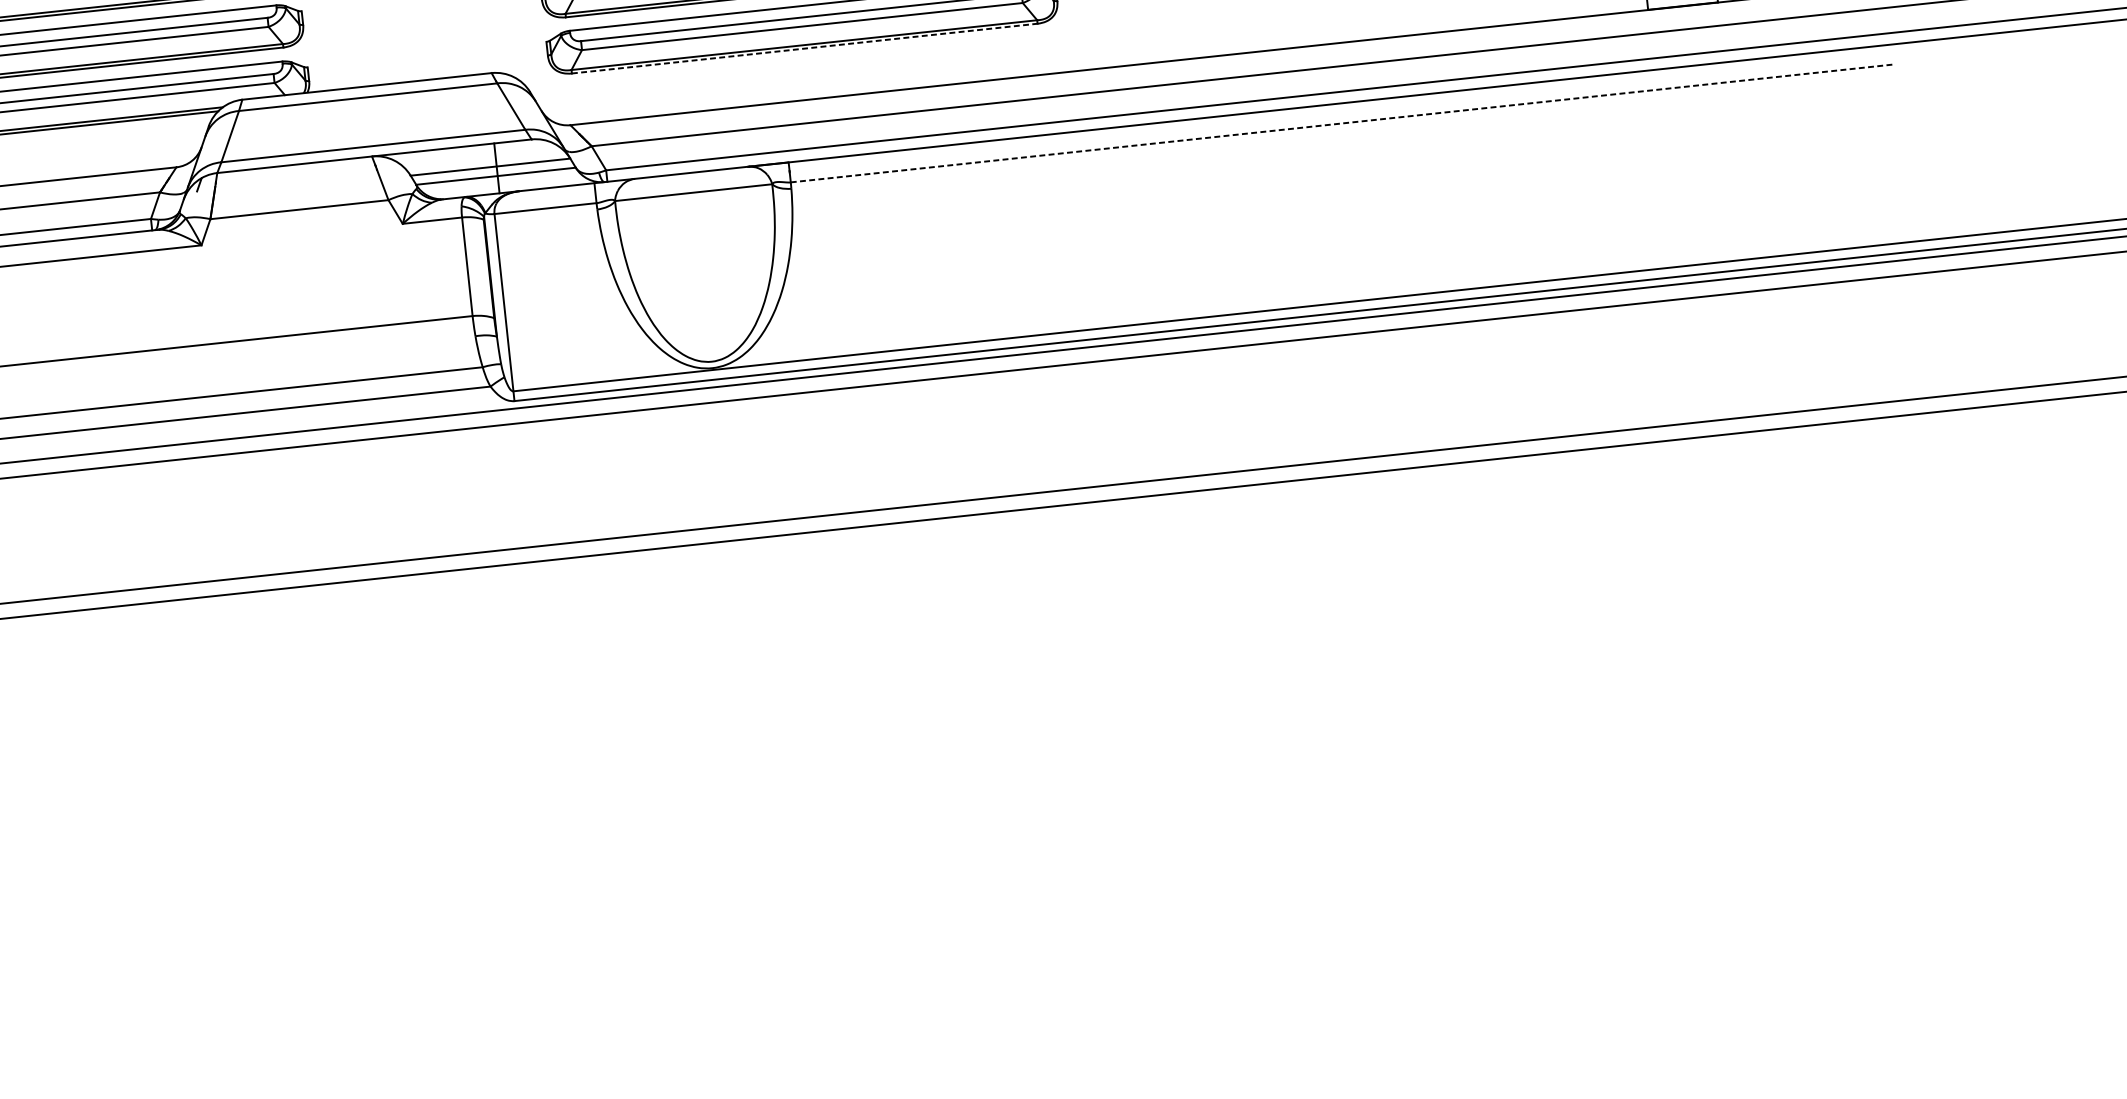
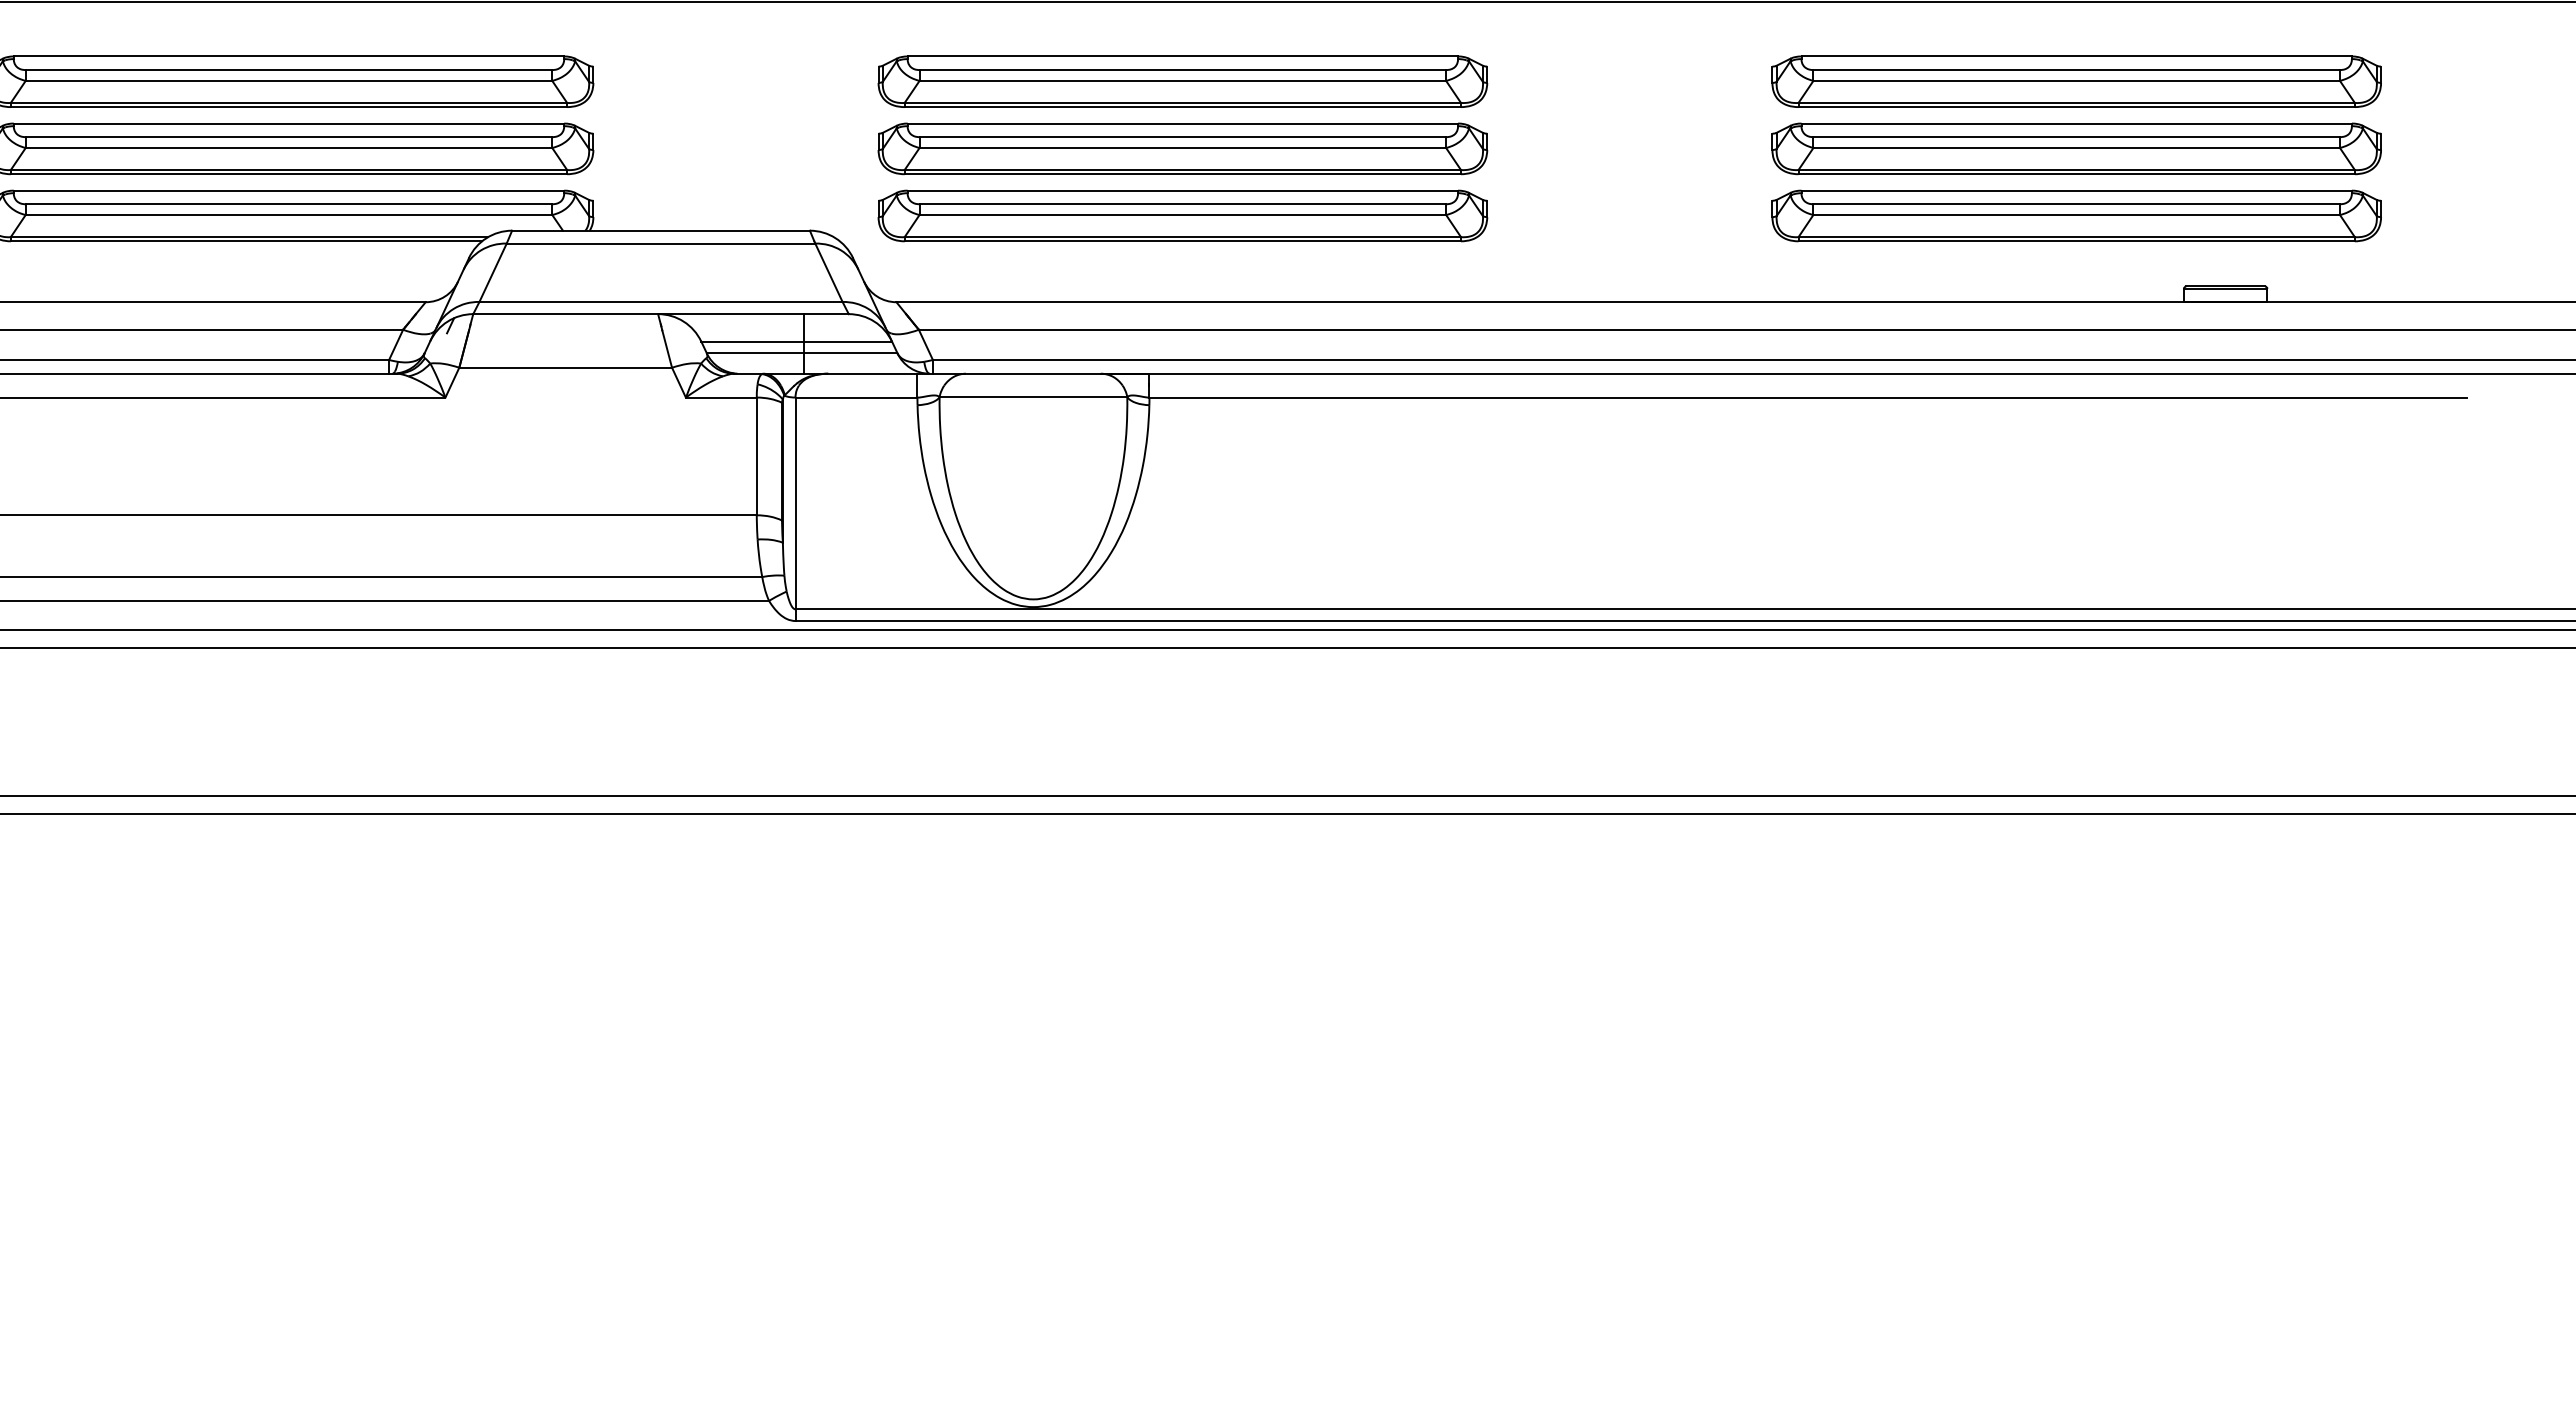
line: (805, 48) -> (1183, 241), dashed -> solid
line: (1342, 123) -> (1808, 397), dashed -> solid

